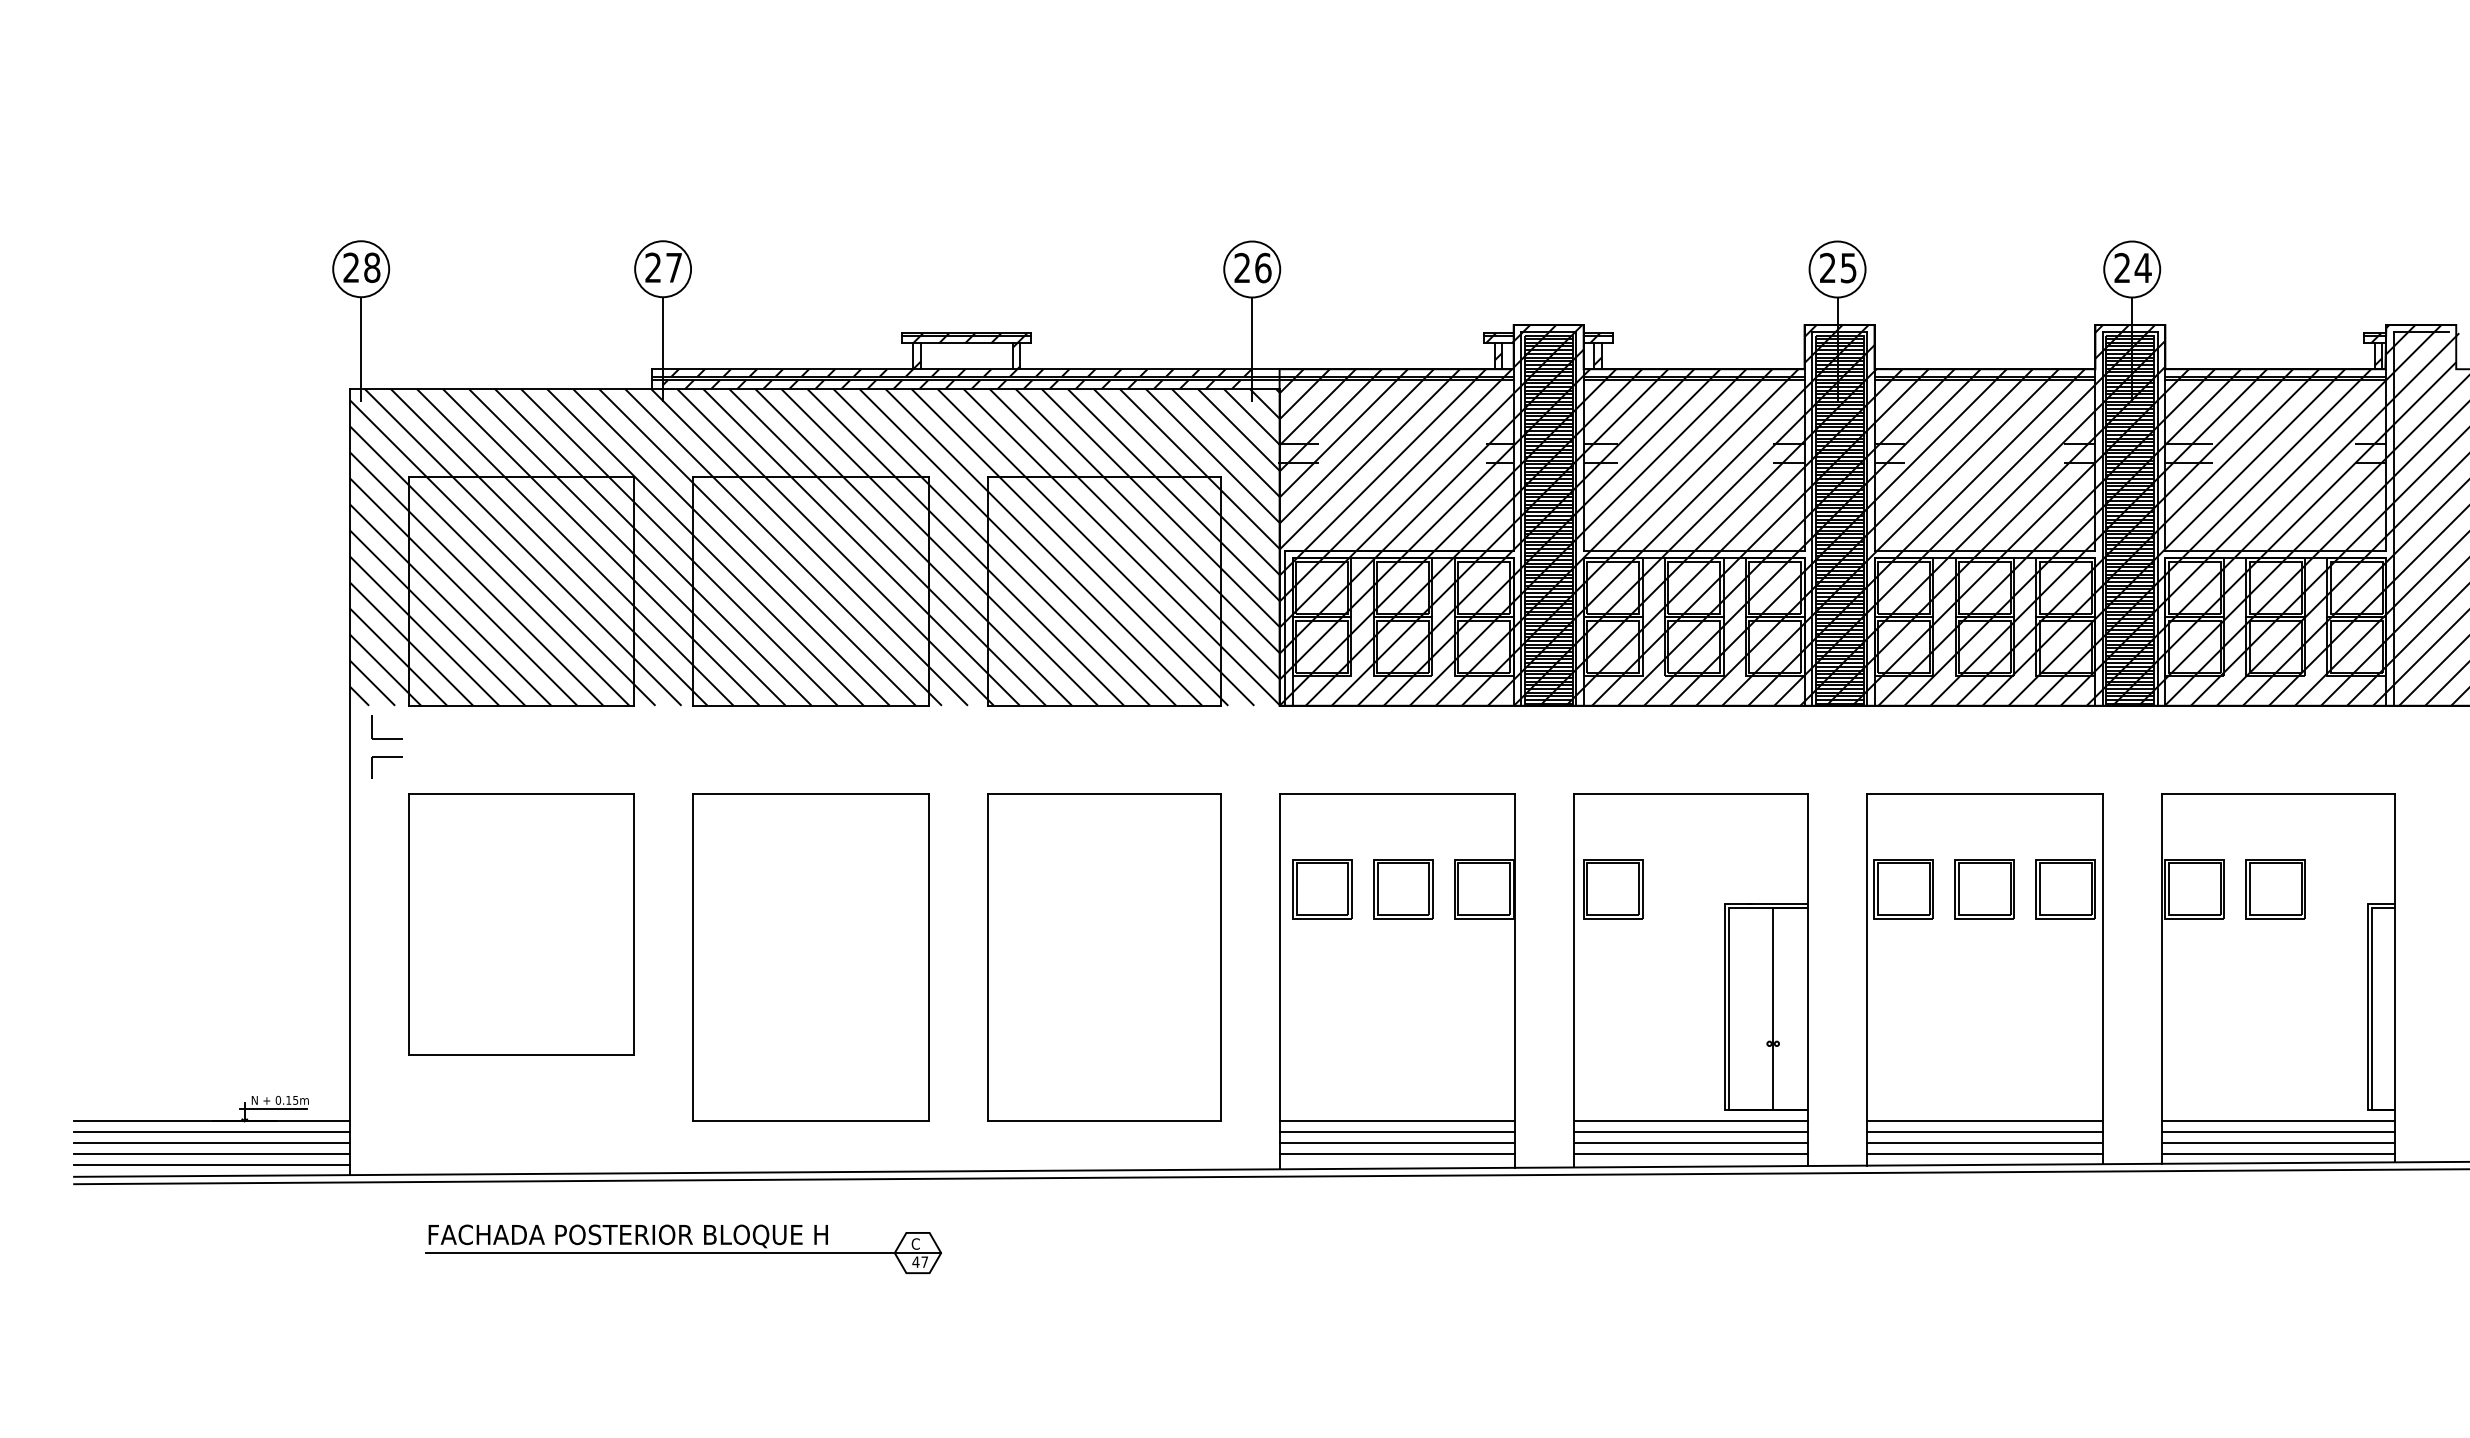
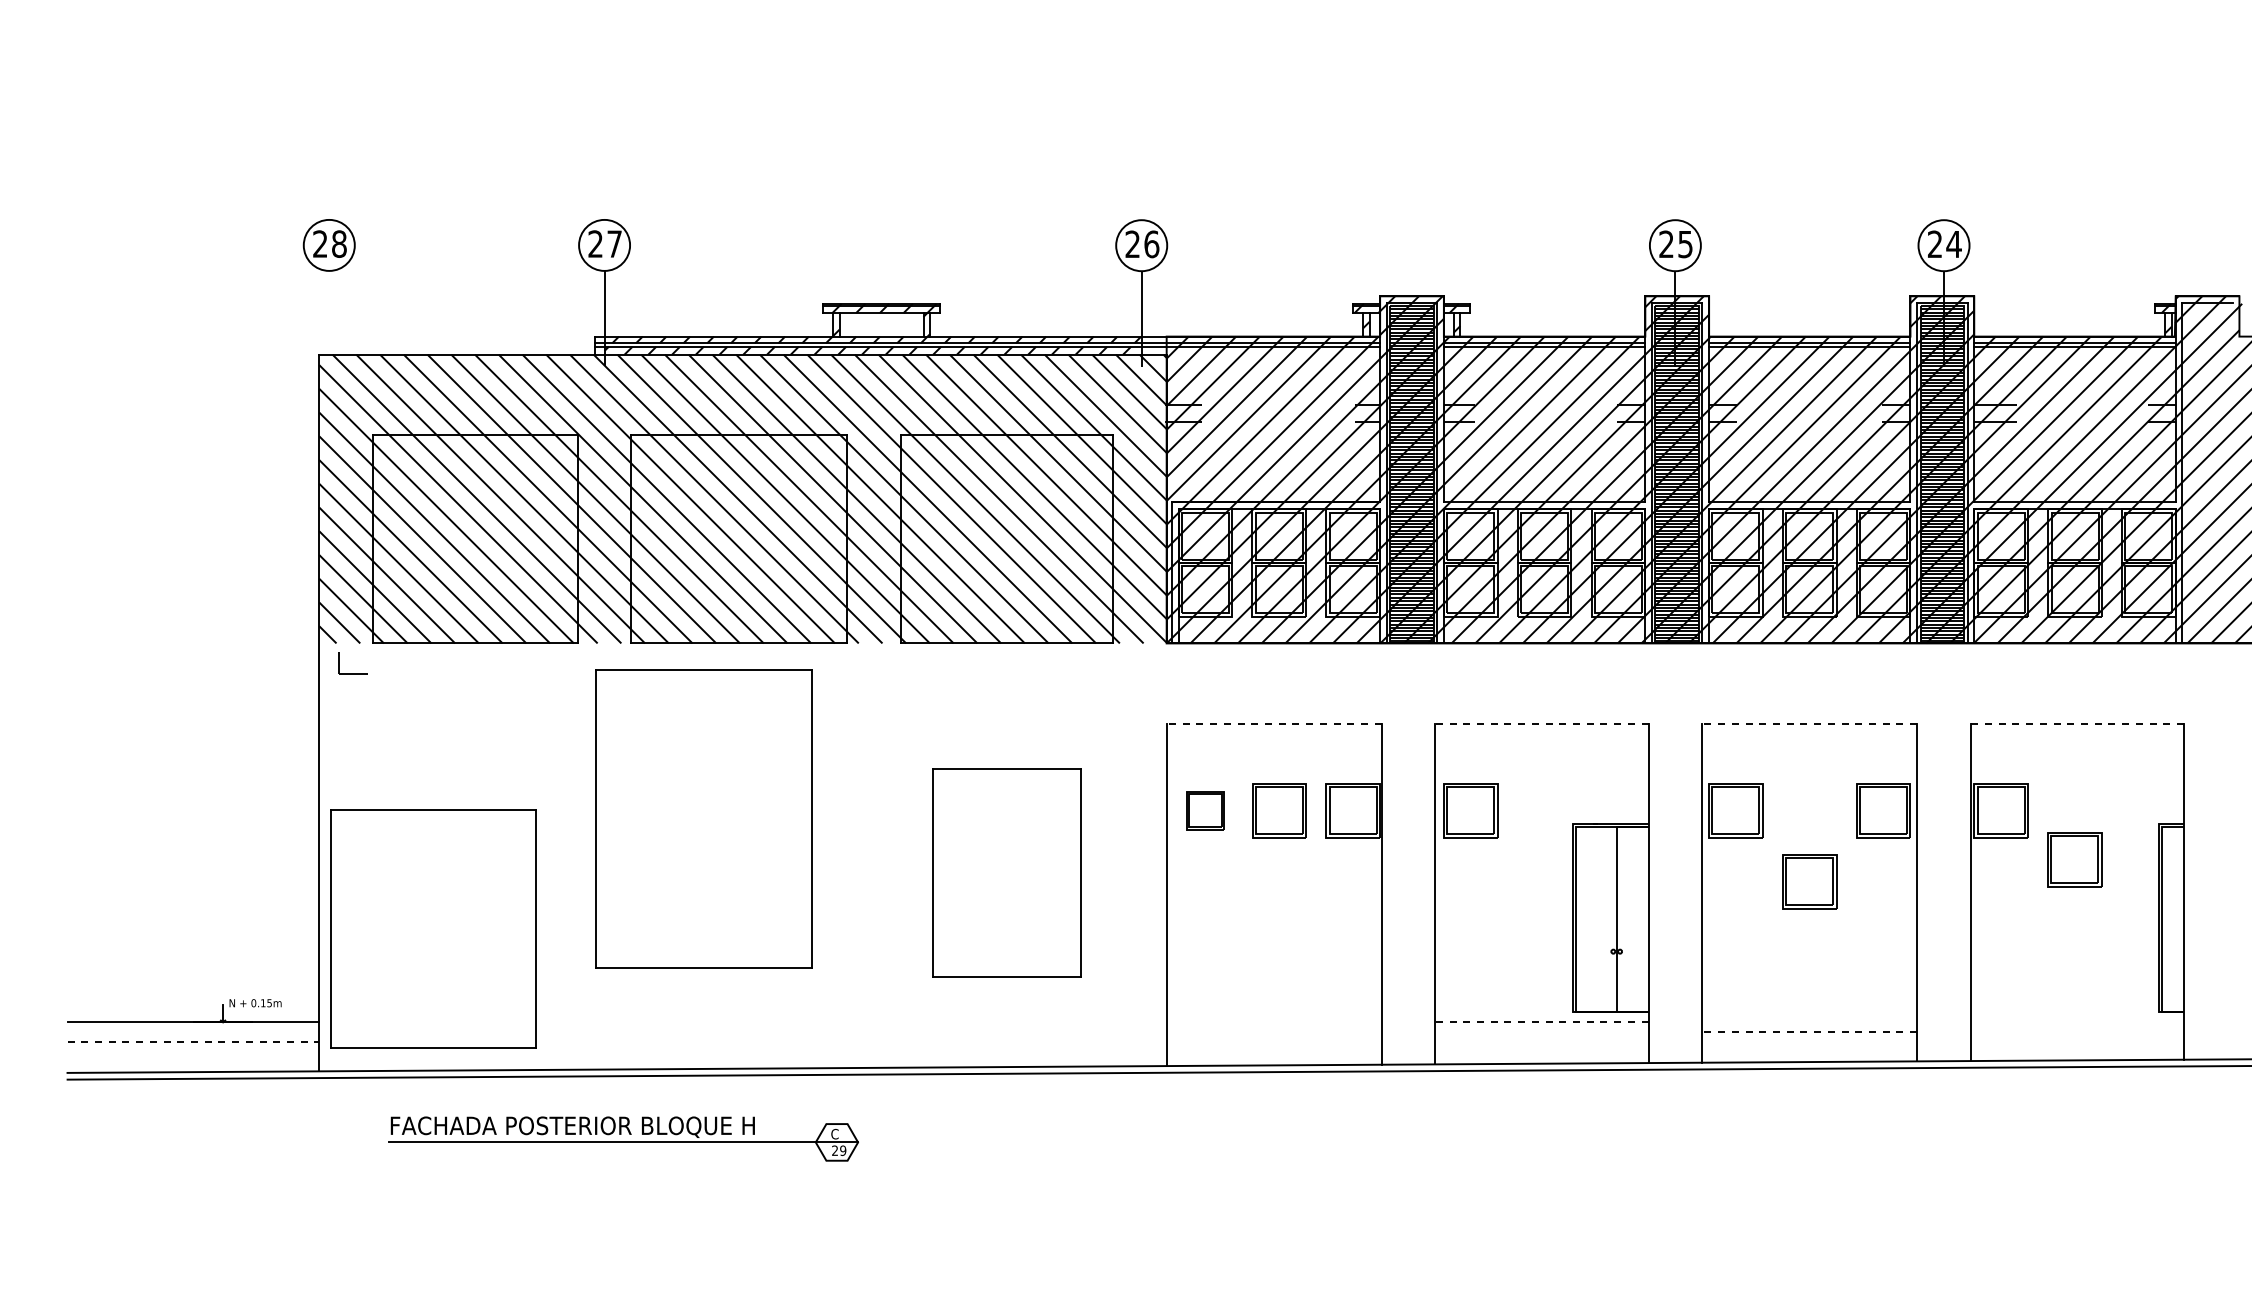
line: (361, 349) -> (329, 318), removed
part: (386, 757) -> (352, 690), removed
line: (1397, 794) -> (1274, 724), solid -> dashed
line: (1691, 794) -> (1542, 724), solid -> dashed
line: (1984, 794) -> (1809, 724), solid -> dashed
line: (2278, 794) -> (2077, 724), solid -> dashed
part: (1322, 889) -> (1205, 810), size x0.7
part: (1984, 889) -> (1809, 881), moved
part: (2275, 889) -> (2074, 859), moved
part: (521, 924) -> (433, 928), moved
part: (809, 957) -> (703, 818), moved
part: (1103, 957) -> (1006, 872), size x0.7
line: (272, 1108) -> (248, 1010), removed
line: (1396, 1121) -> (1273, 1022), removed
line: (1691, 1121) -> (1542, 1022), solid -> dashed
line: (1984, 1121) -> (1809, 1022), removed
line: (2278, 1121) -> (2077, 1022), removed
line: (212, 1132) -> (193, 1032), removed
line: (1396, 1132) -> (1273, 1032), removed
line: (1690, 1132) -> (1541, 1032), removed
line: (1984, 1132) -> (1809, 1032), solid -> dashed
line: (2278, 1132) -> (2077, 1032), removed
line: (212, 1143) -> (193, 1042), solid -> dashed
line: (1396, 1143) -> (1273, 1042), removed
line: (1690, 1143) -> (1541, 1042), removed
line: (1984, 1143) -> (1809, 1042), removed
line: (2278, 1143) -> (2077, 1042), removed
line: (212, 1154) -> (193, 1052), removed
line: (1396, 1154) -> (1273, 1052), removed
line: (1690, 1154) -> (1541, 1052), removed
line: (1984, 1154) -> (1809, 1052), removed
line: (2278, 1154) -> (2077, 1052), removed
line: (212, 1165) -> (193, 1062), removed
text: (919, 1261) -> (838, 1150), 47 -> 29

